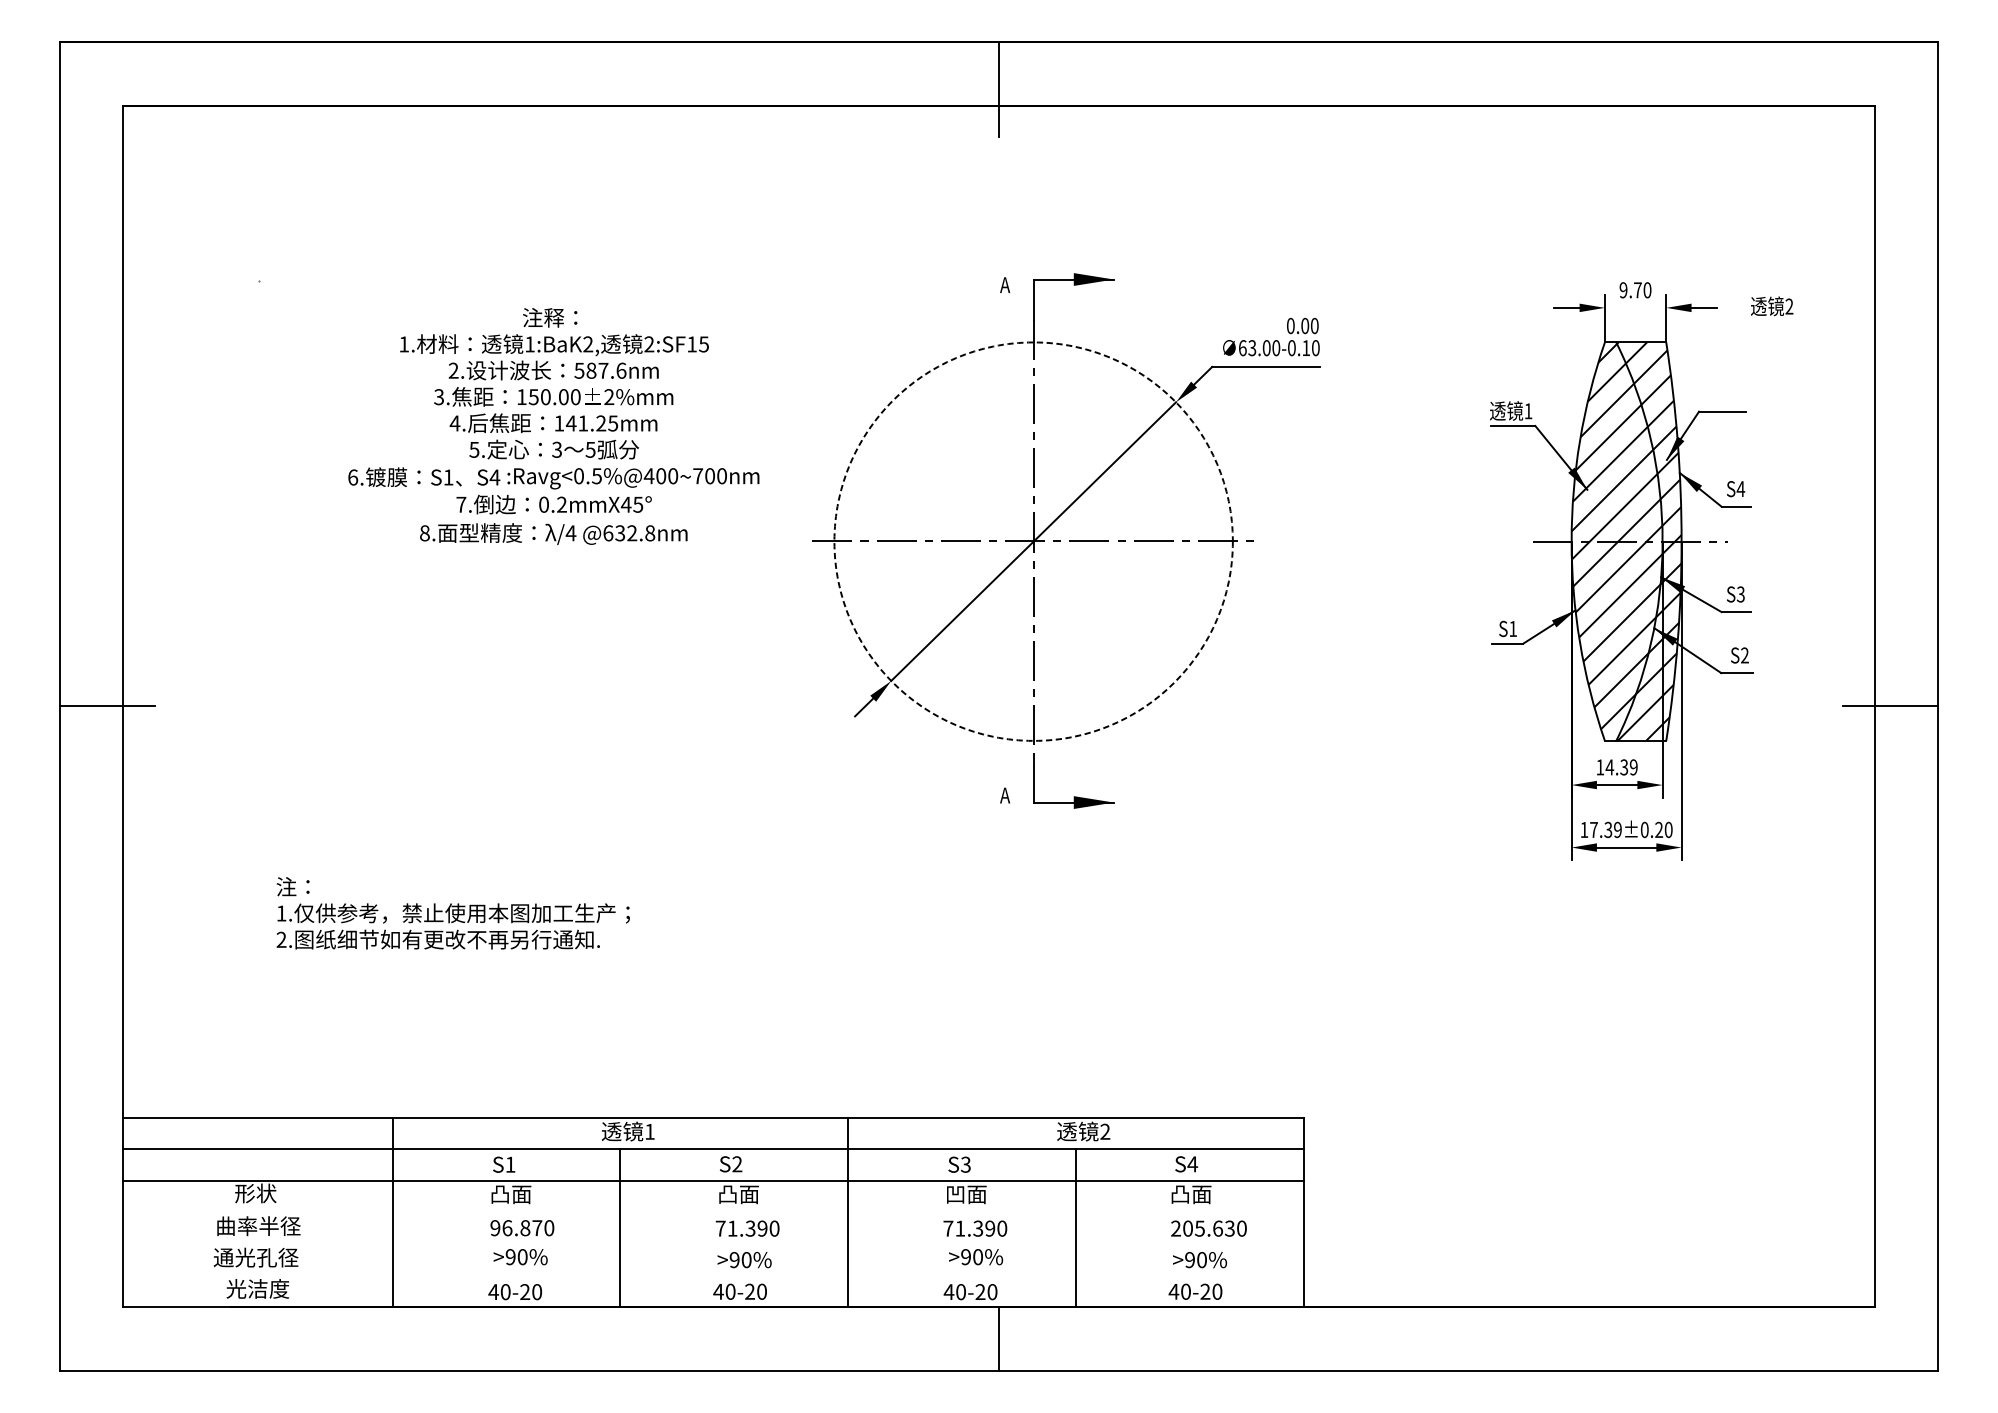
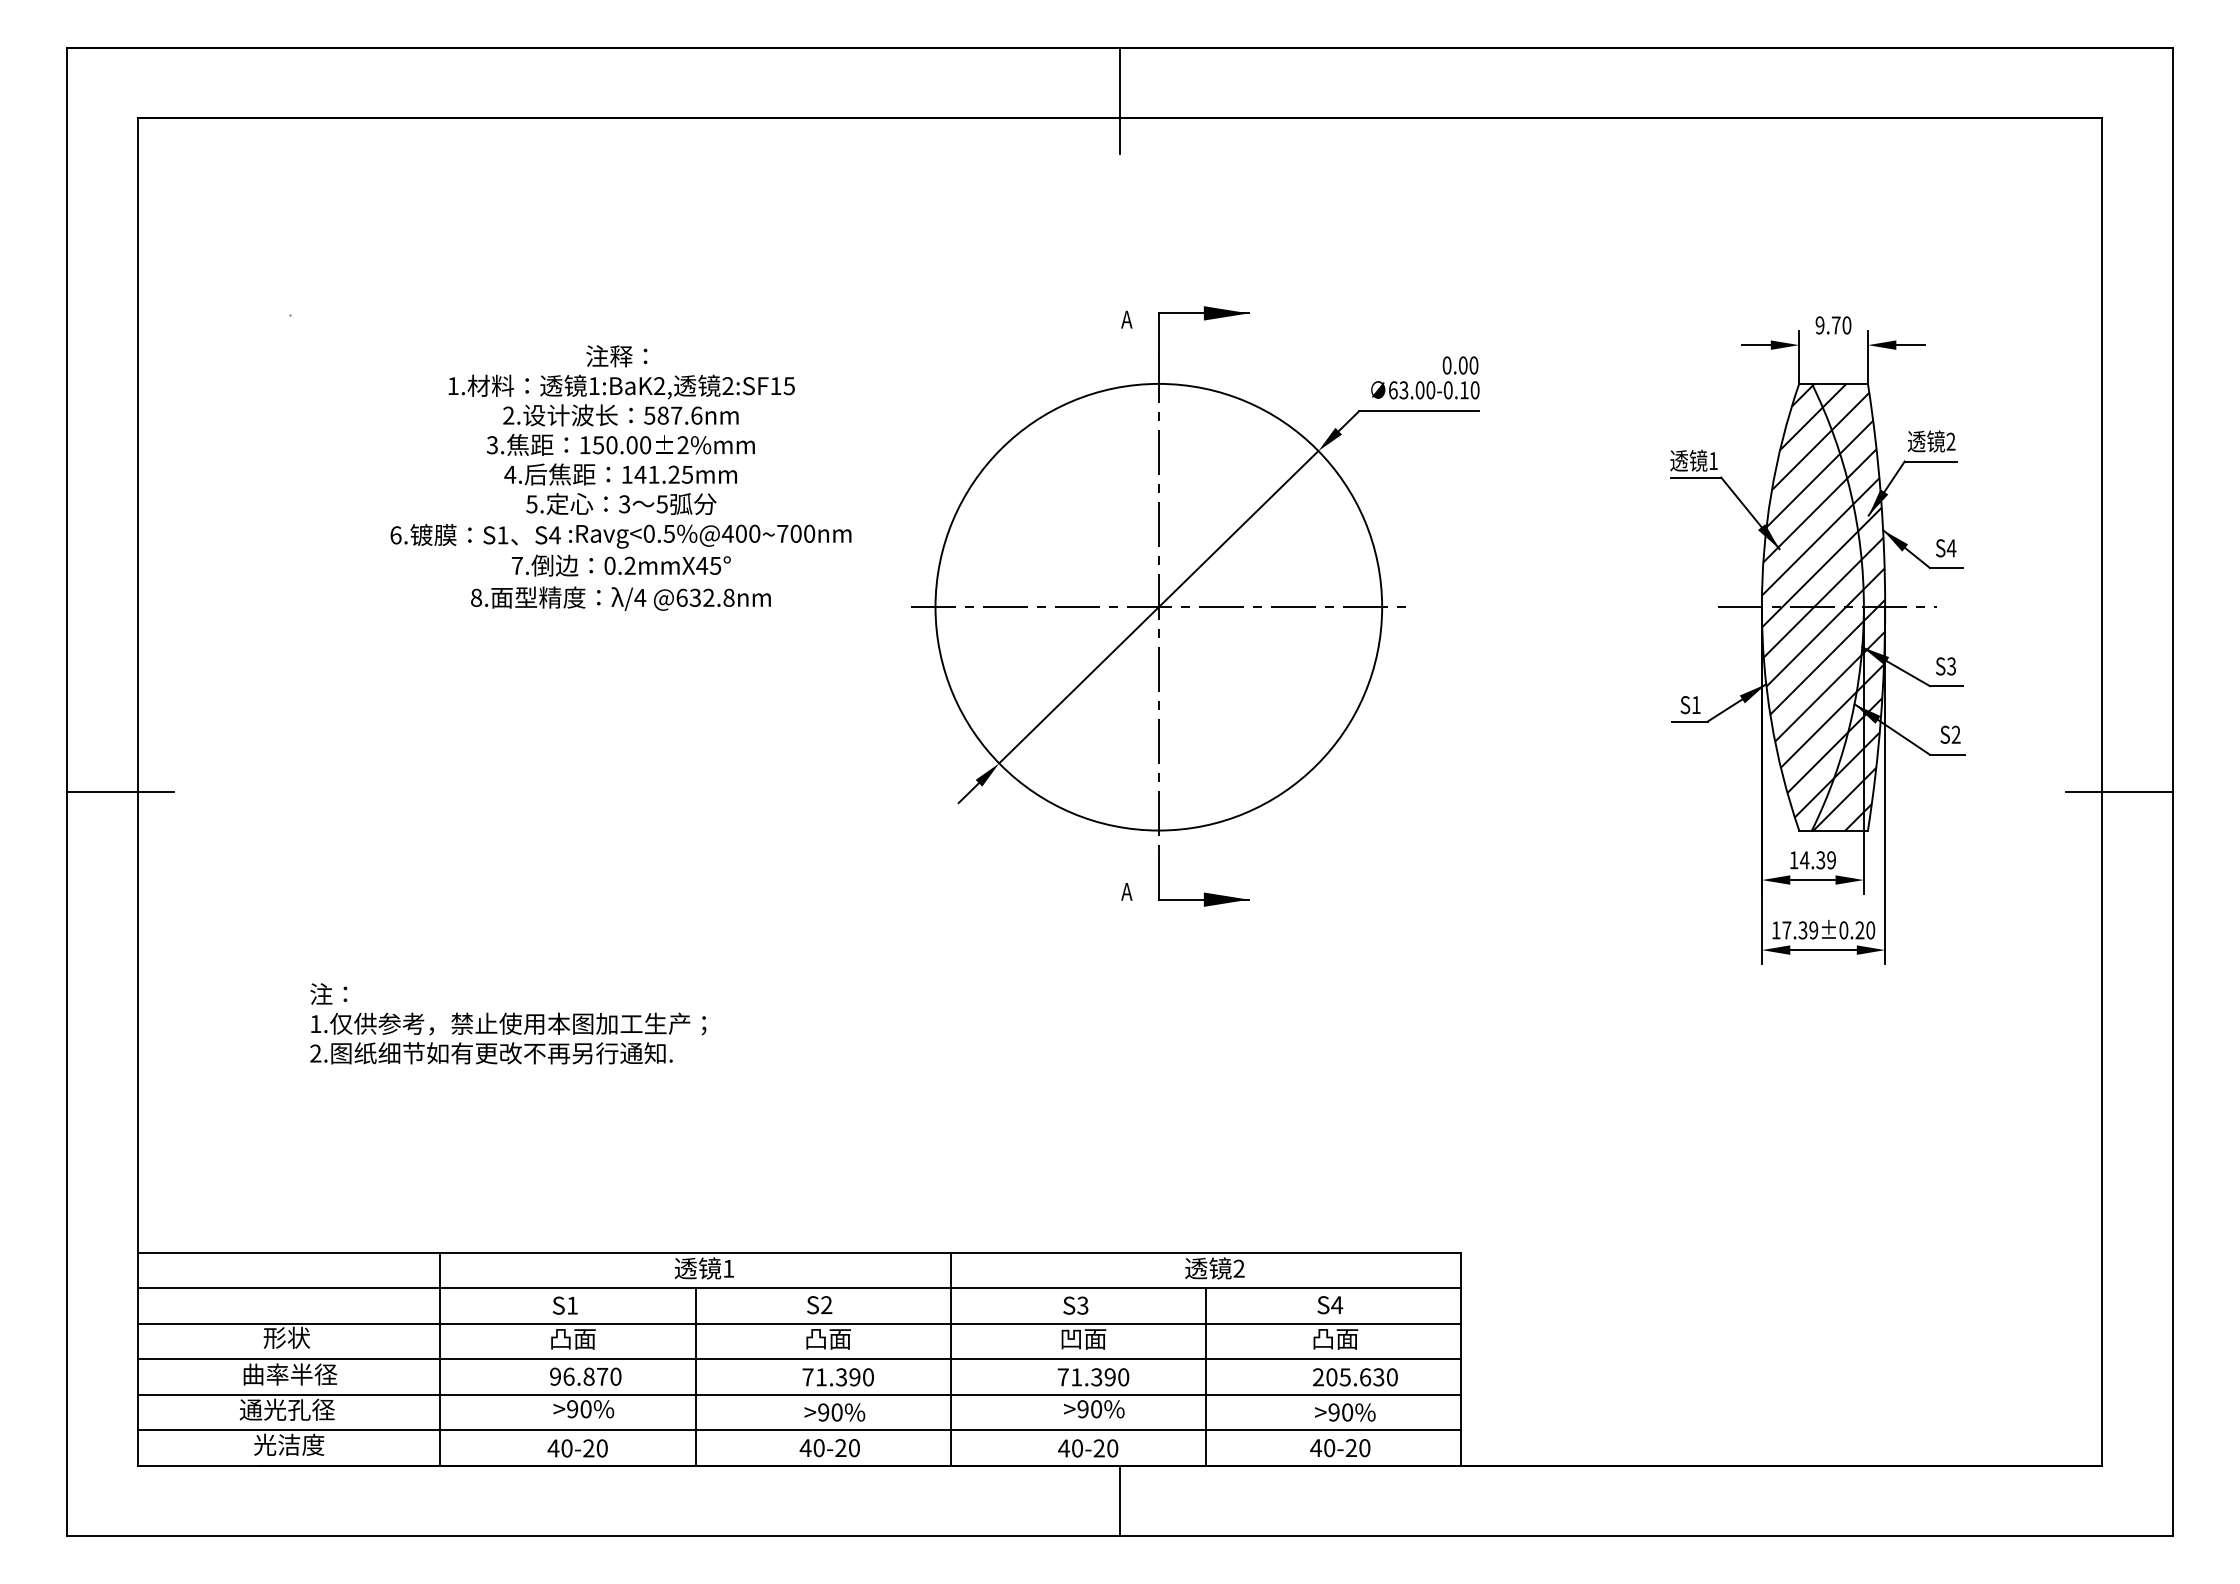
text: (1772, 306) -> (1931, 441), moved
circle: (1033, 541) -> (1158, 606), dashed -> solid
line: (713, 1212) -> (799, 1359), added
line: (713, 1243) -> (799, 1394), added
line: (713, 1276) -> (799, 1430), added

